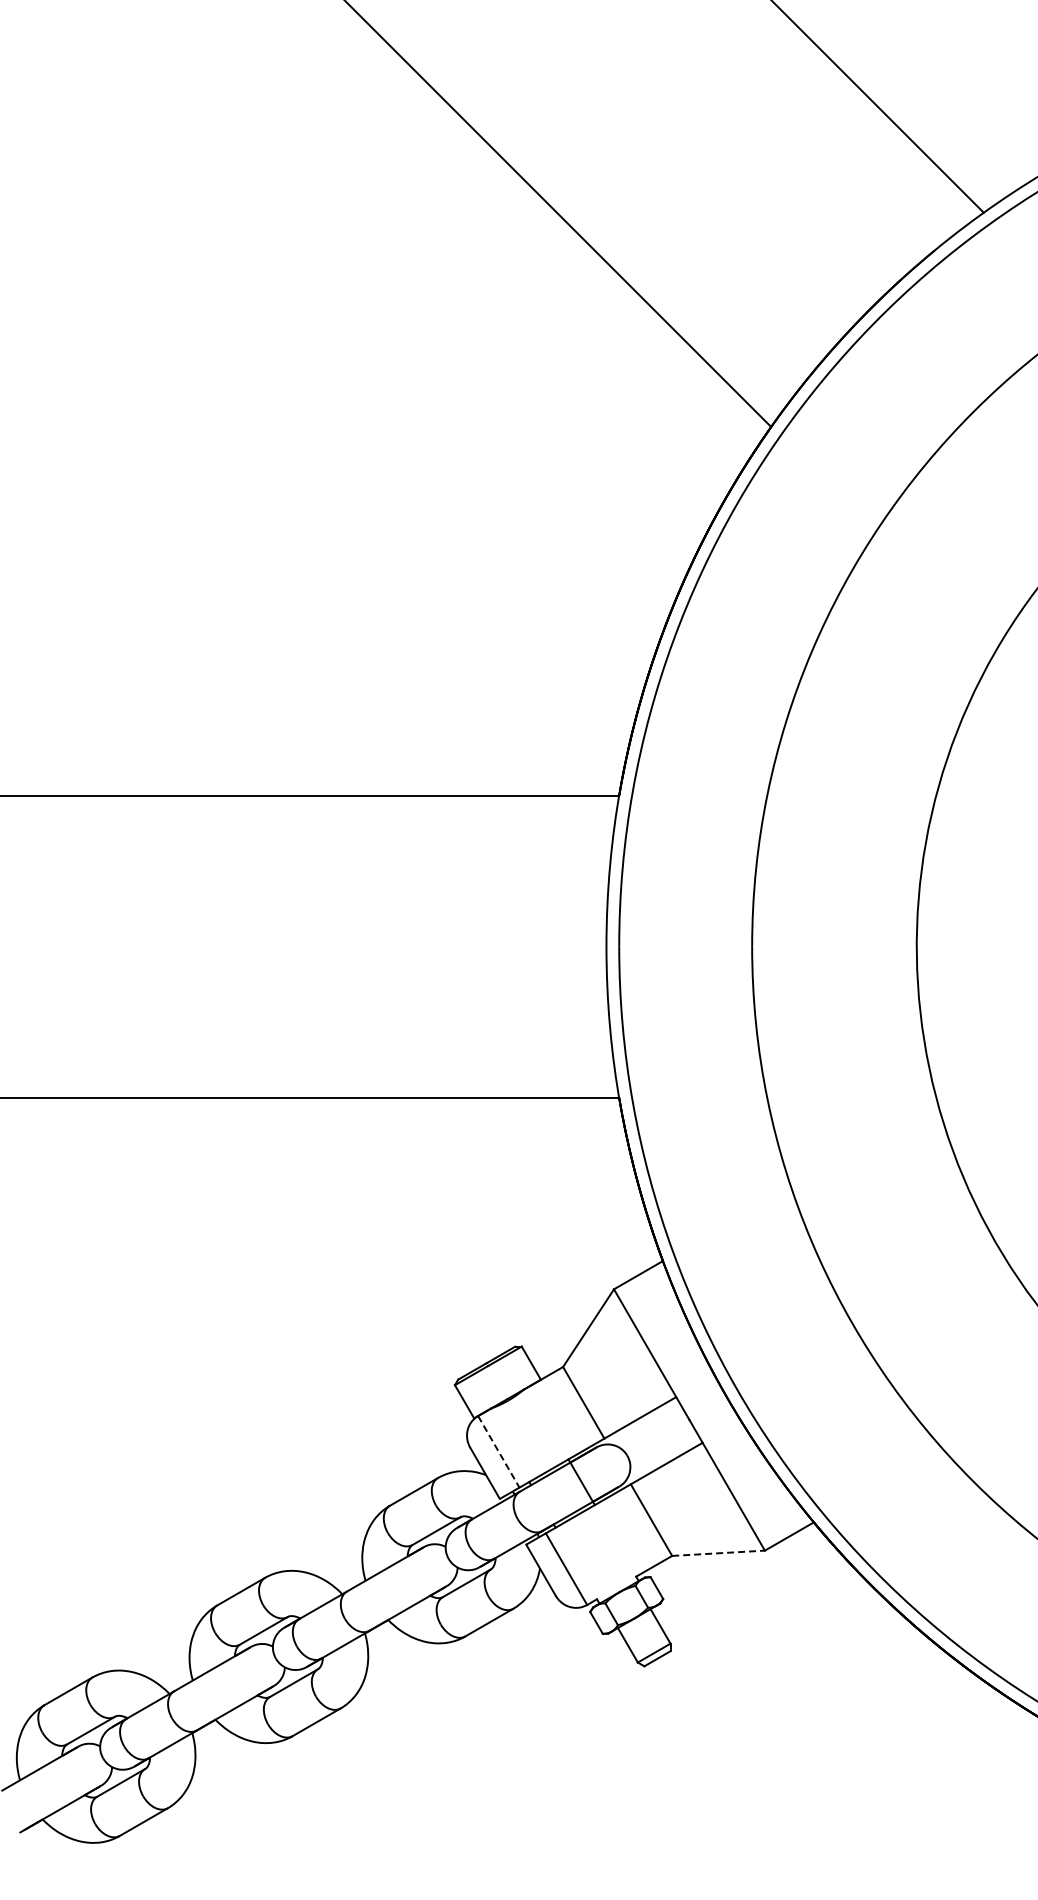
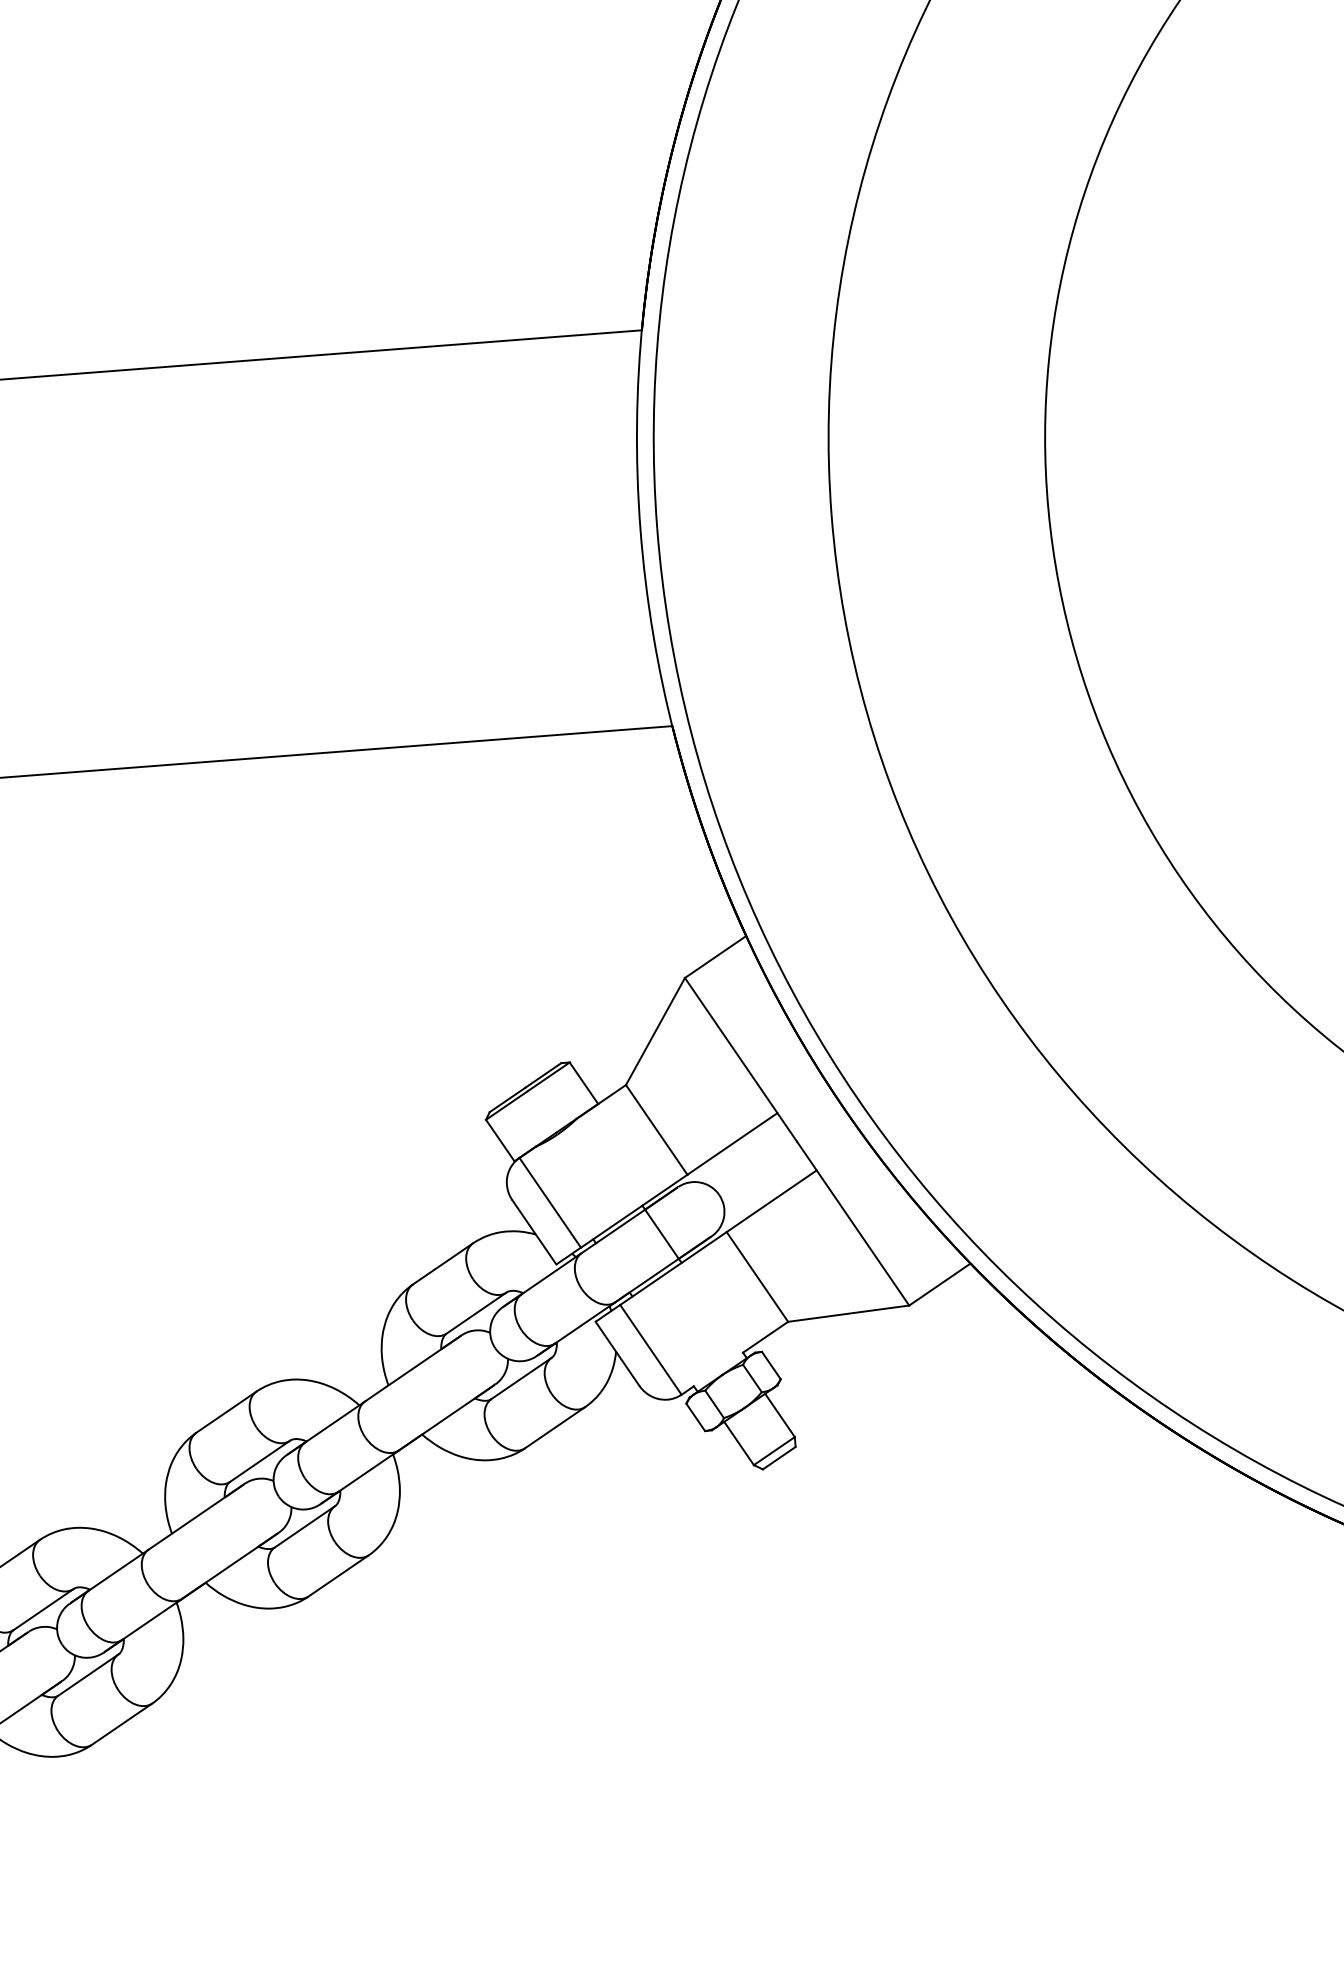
line: (499, 1452) -> (551, 1203), dashed -> solid
line: (719, 1553) -> (849, 1313), dashed -> solid

